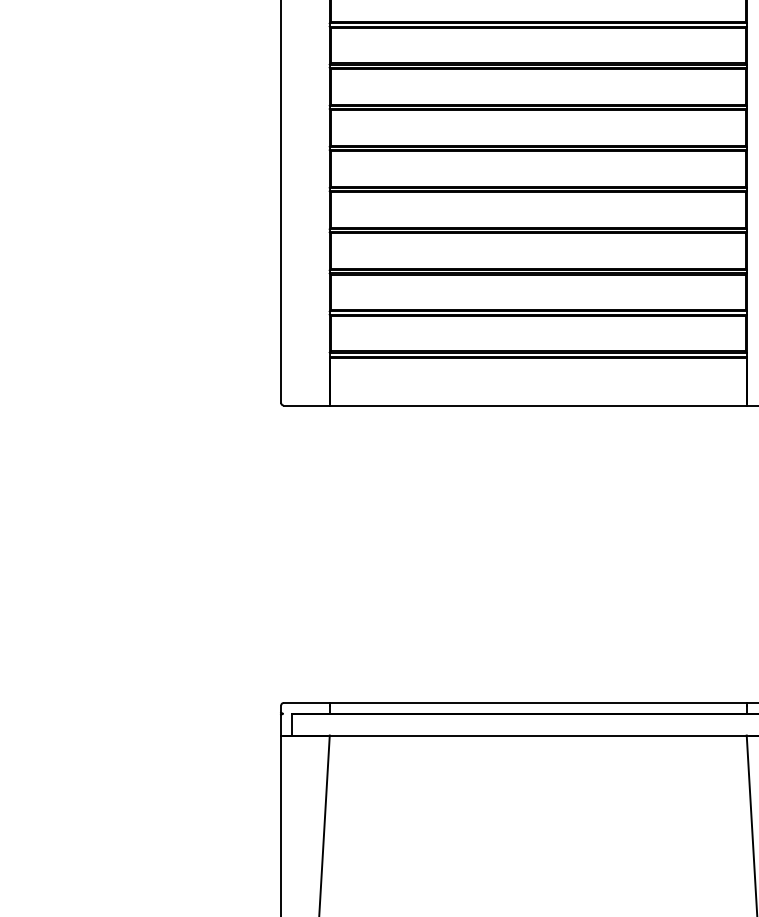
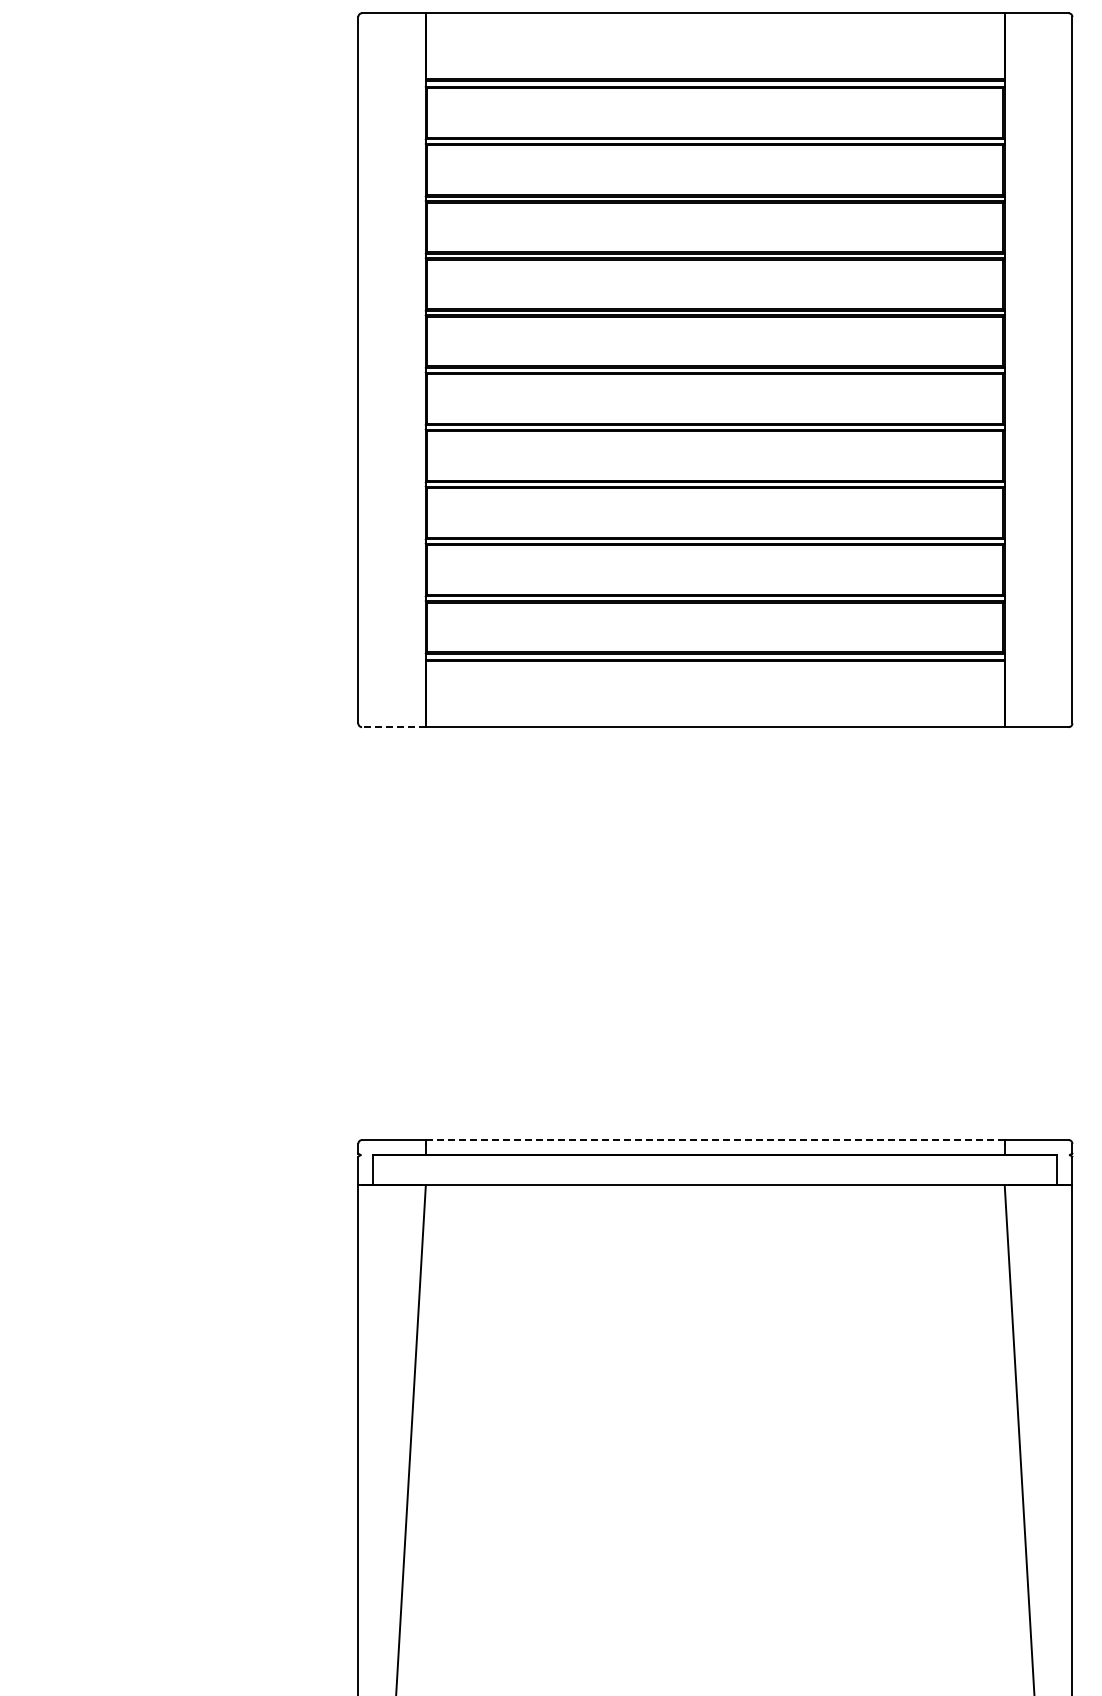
line: (306, 405) -> (393, 727), solid -> dashed
line: (538, 703) -> (715, 1140), solid -> dashed

